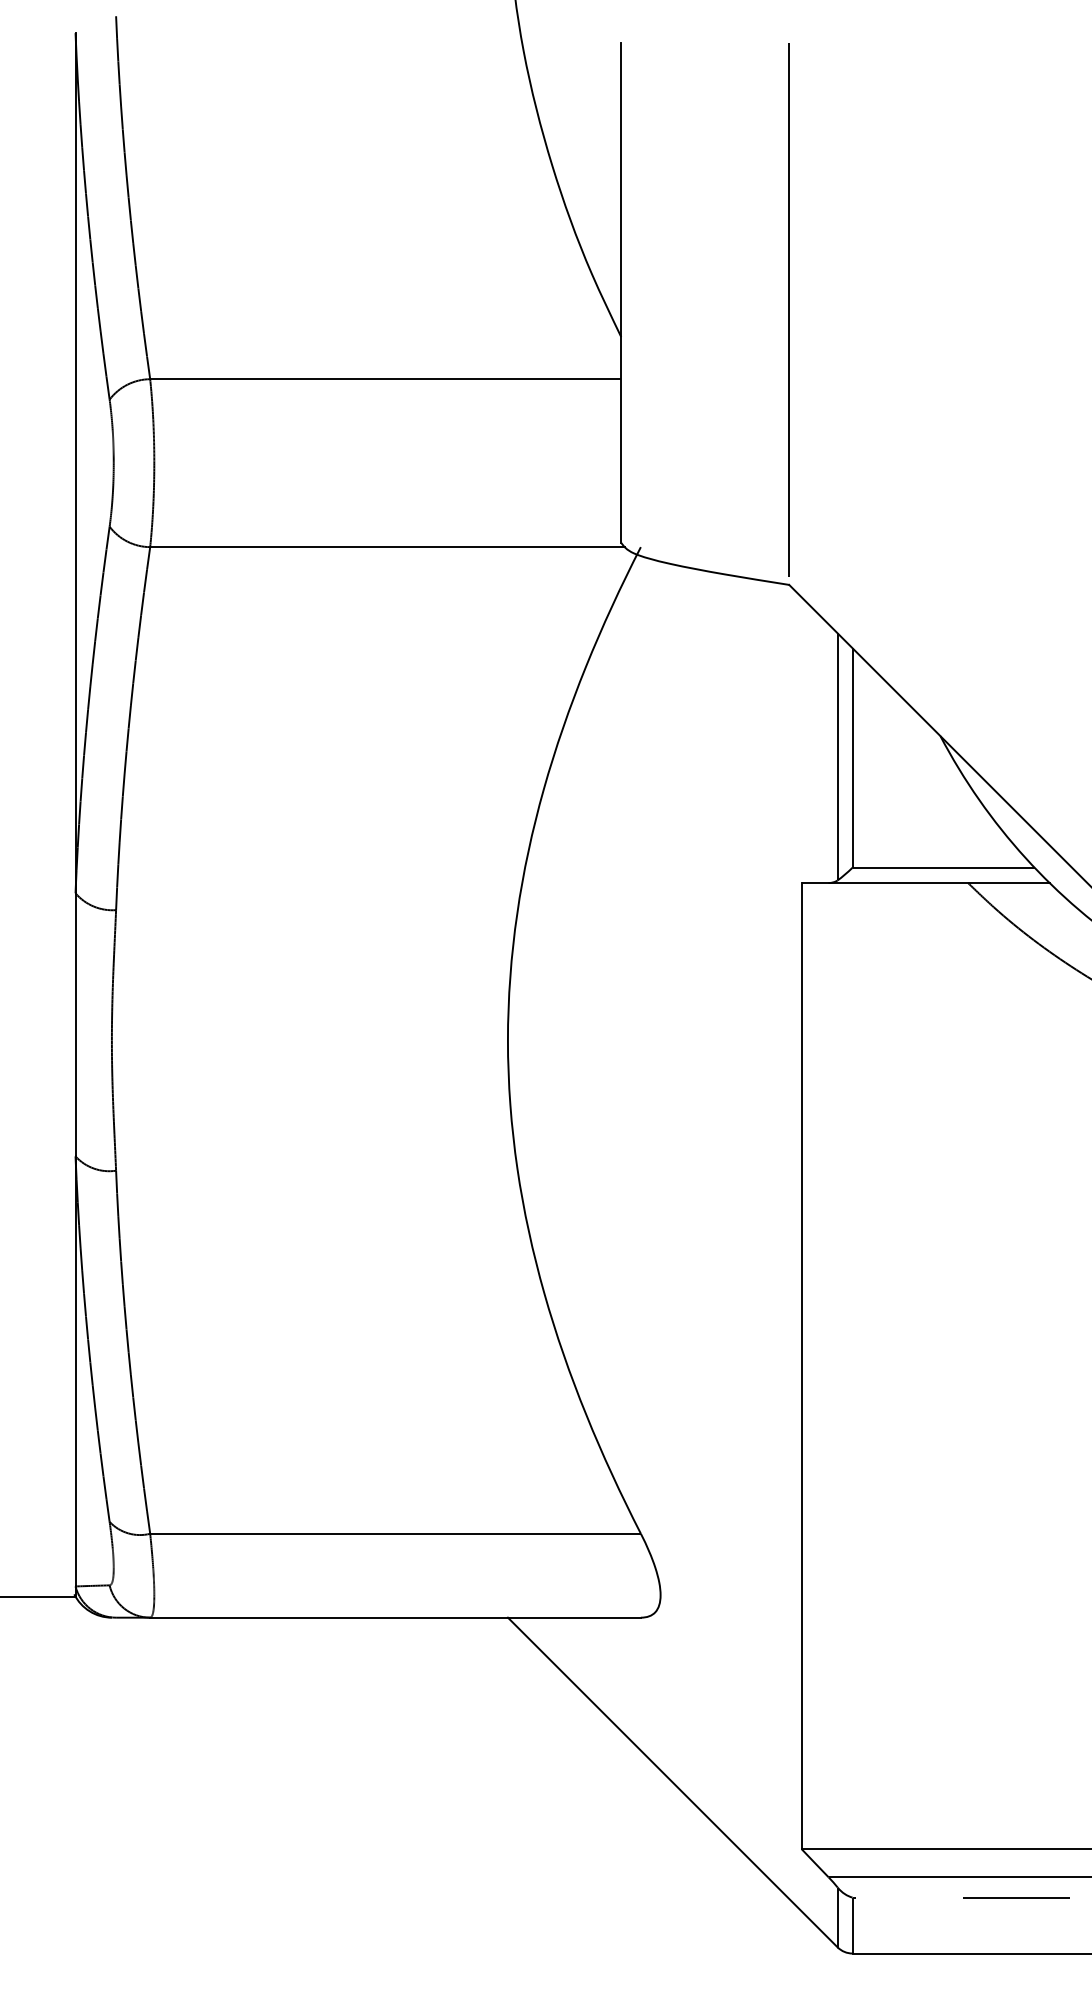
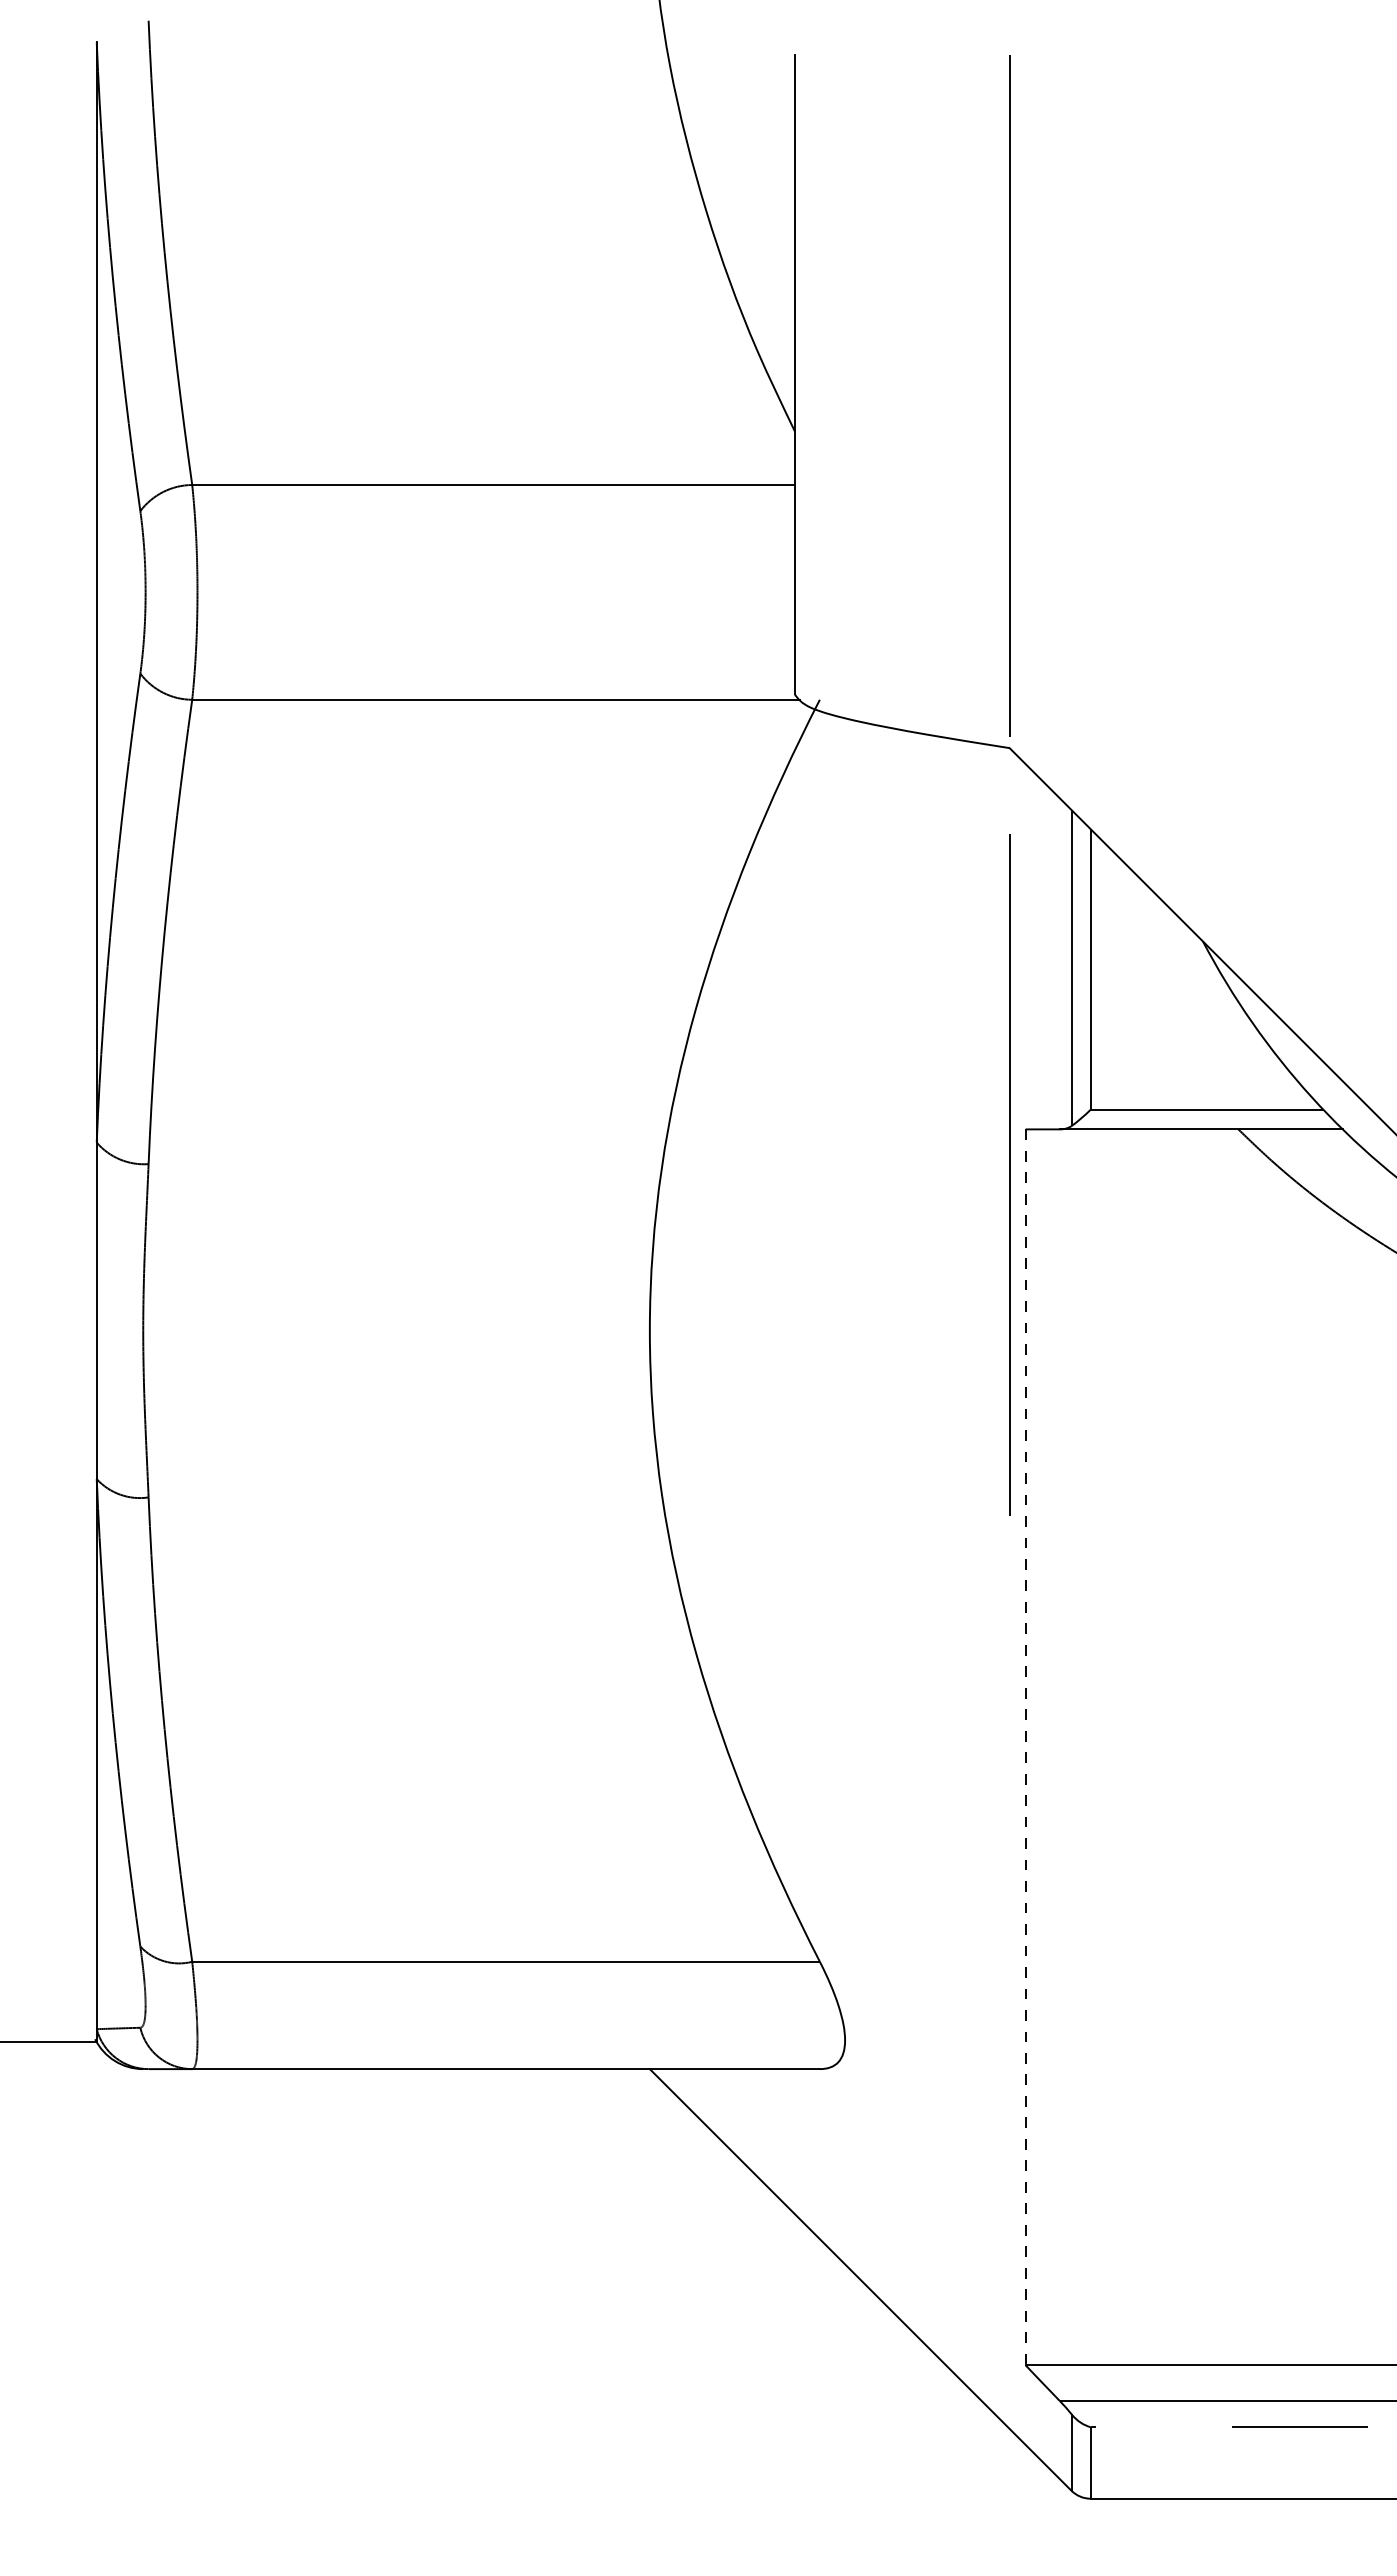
line: (789, 918) -> (1009, 1174), added
line: (801, 1366) -> (1025, 1747), solid -> dashed

